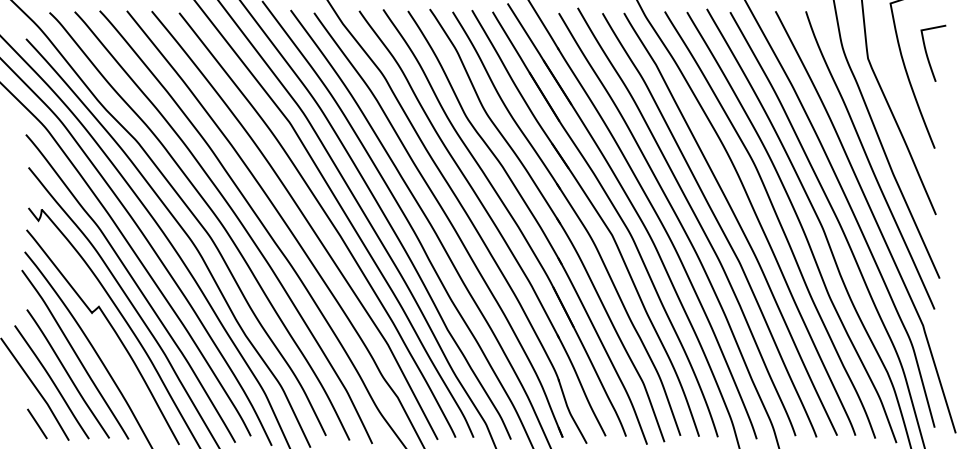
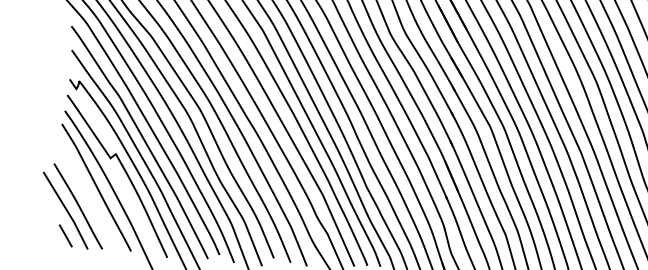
curve: (67, 373) -> (89, 200), removed

